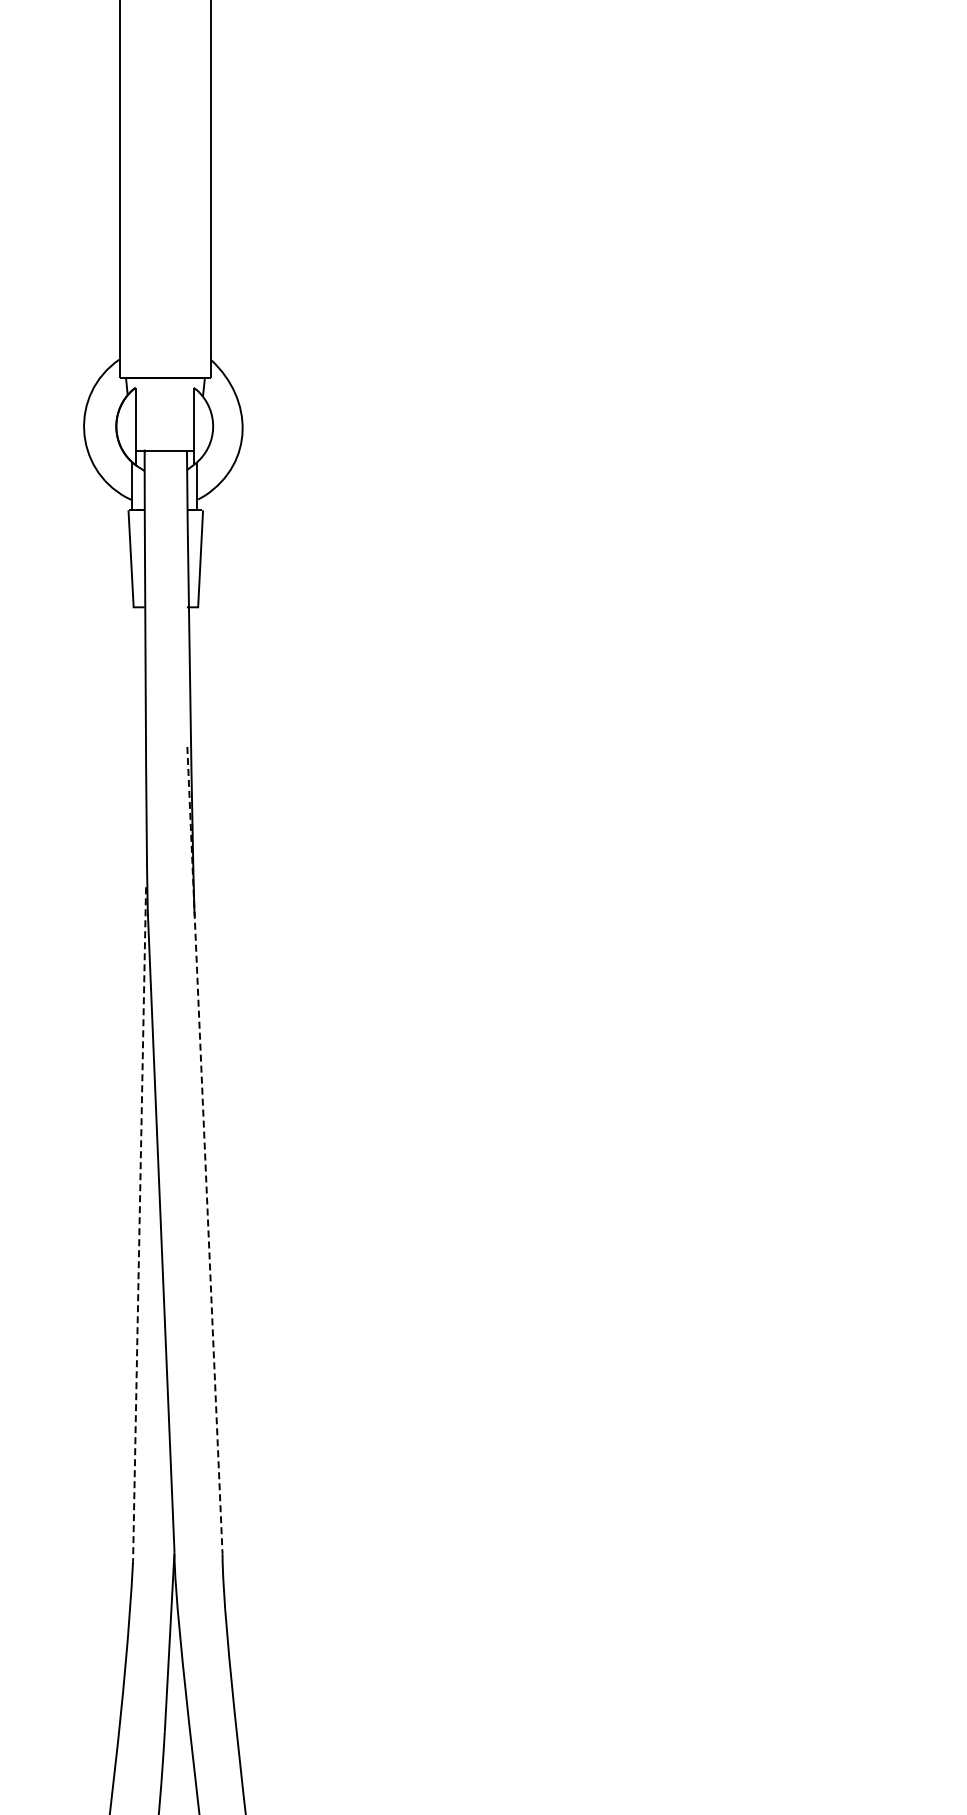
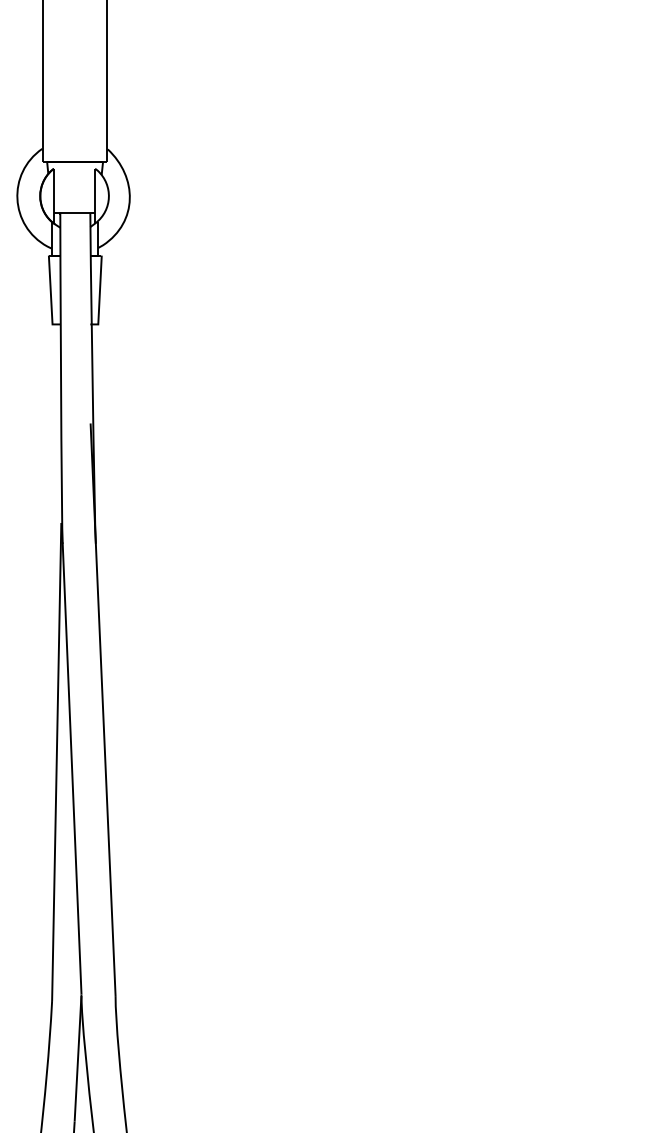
line: (204, 1151) -> (102, 710), dashed -> solid
line: (139, 1224) -> (56, 762), dashed -> solid

